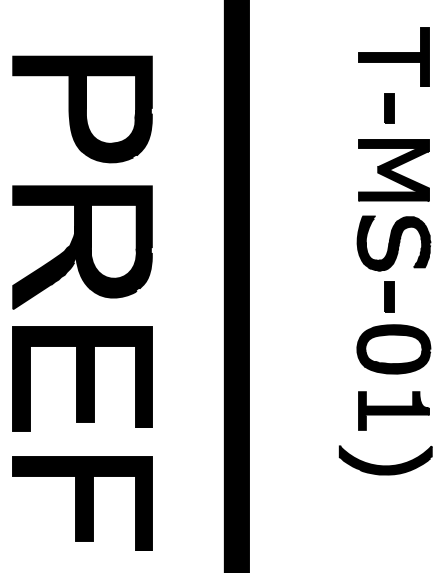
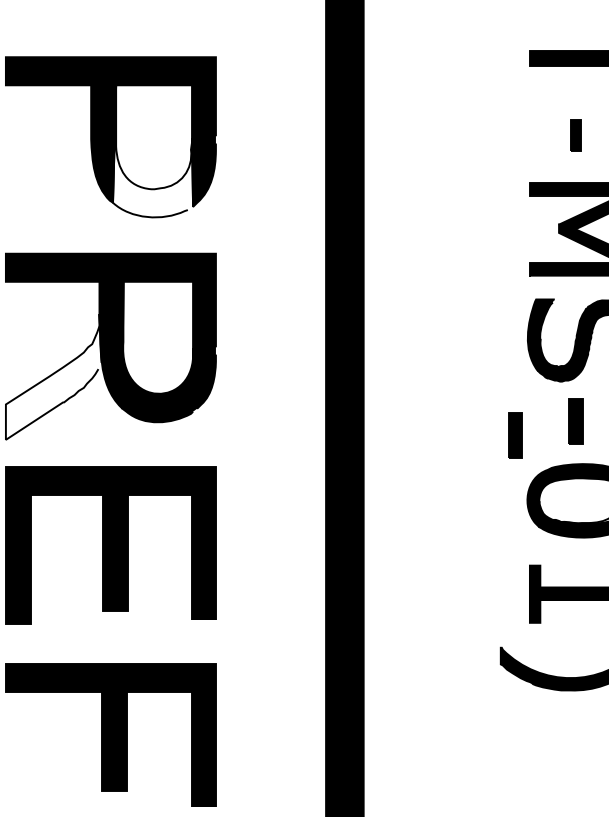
part: (389, 108) -> (576, 135), size x0.7
fill: (109, 118) -> (151, 150), removed
fill: (44, 267) -> (53, 376), removed
part: (349, 305) -> (515, 434), added

